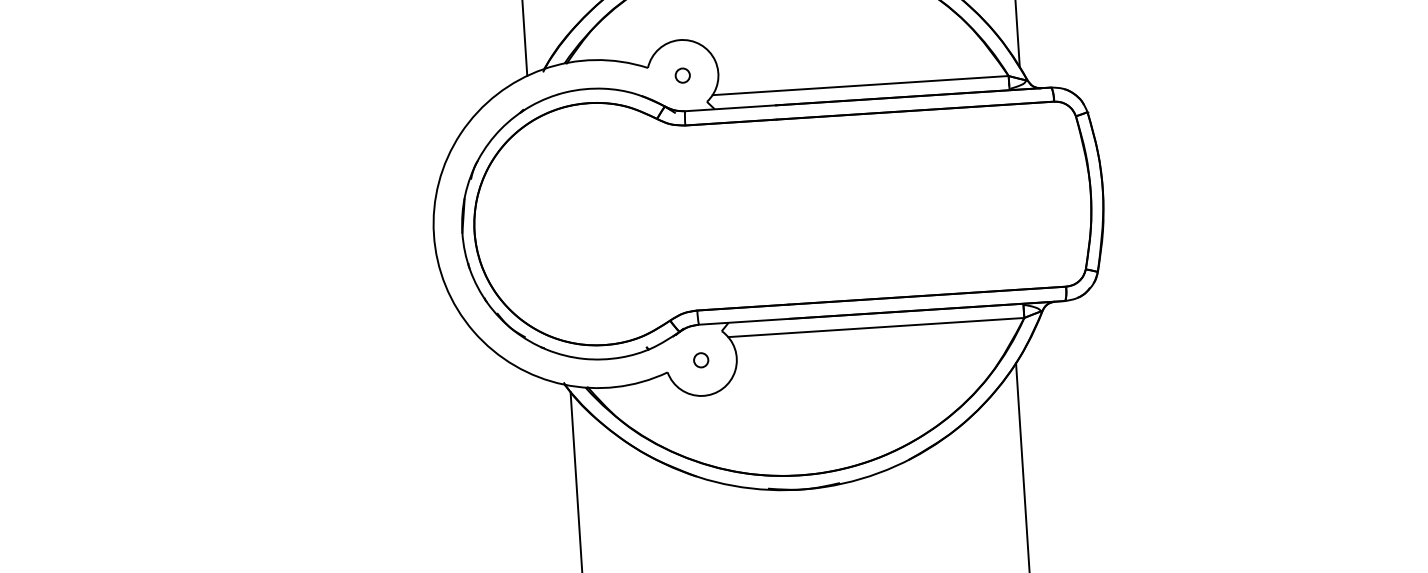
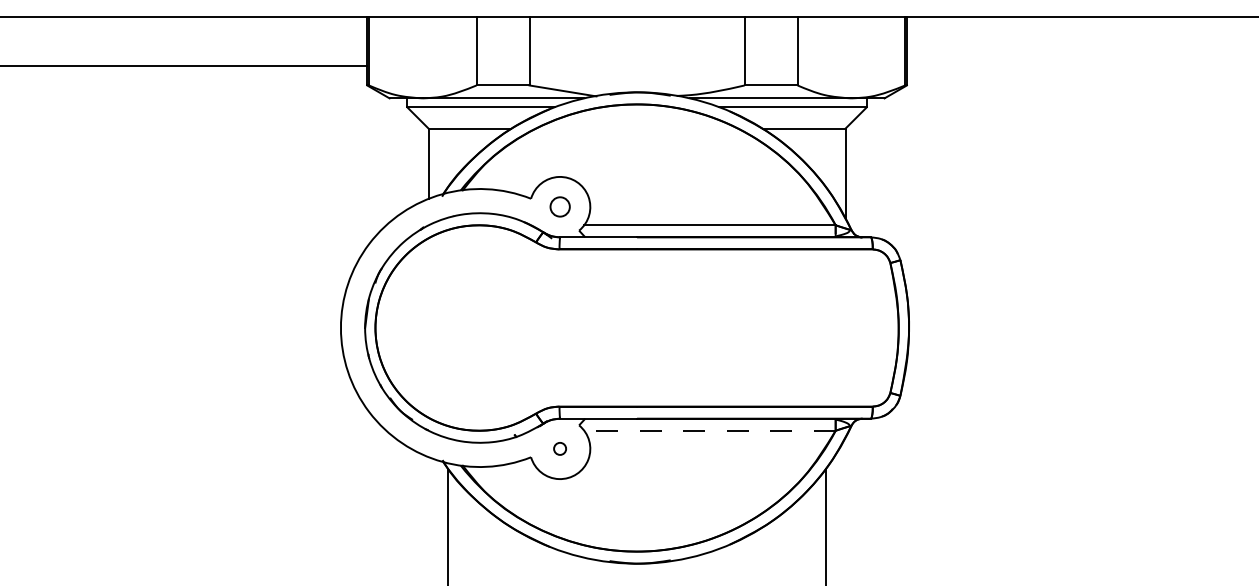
circle: (682, 76) -> (559, 207), size x1.6
line: (875, 327) -> (709, 430), solid -> dashed

